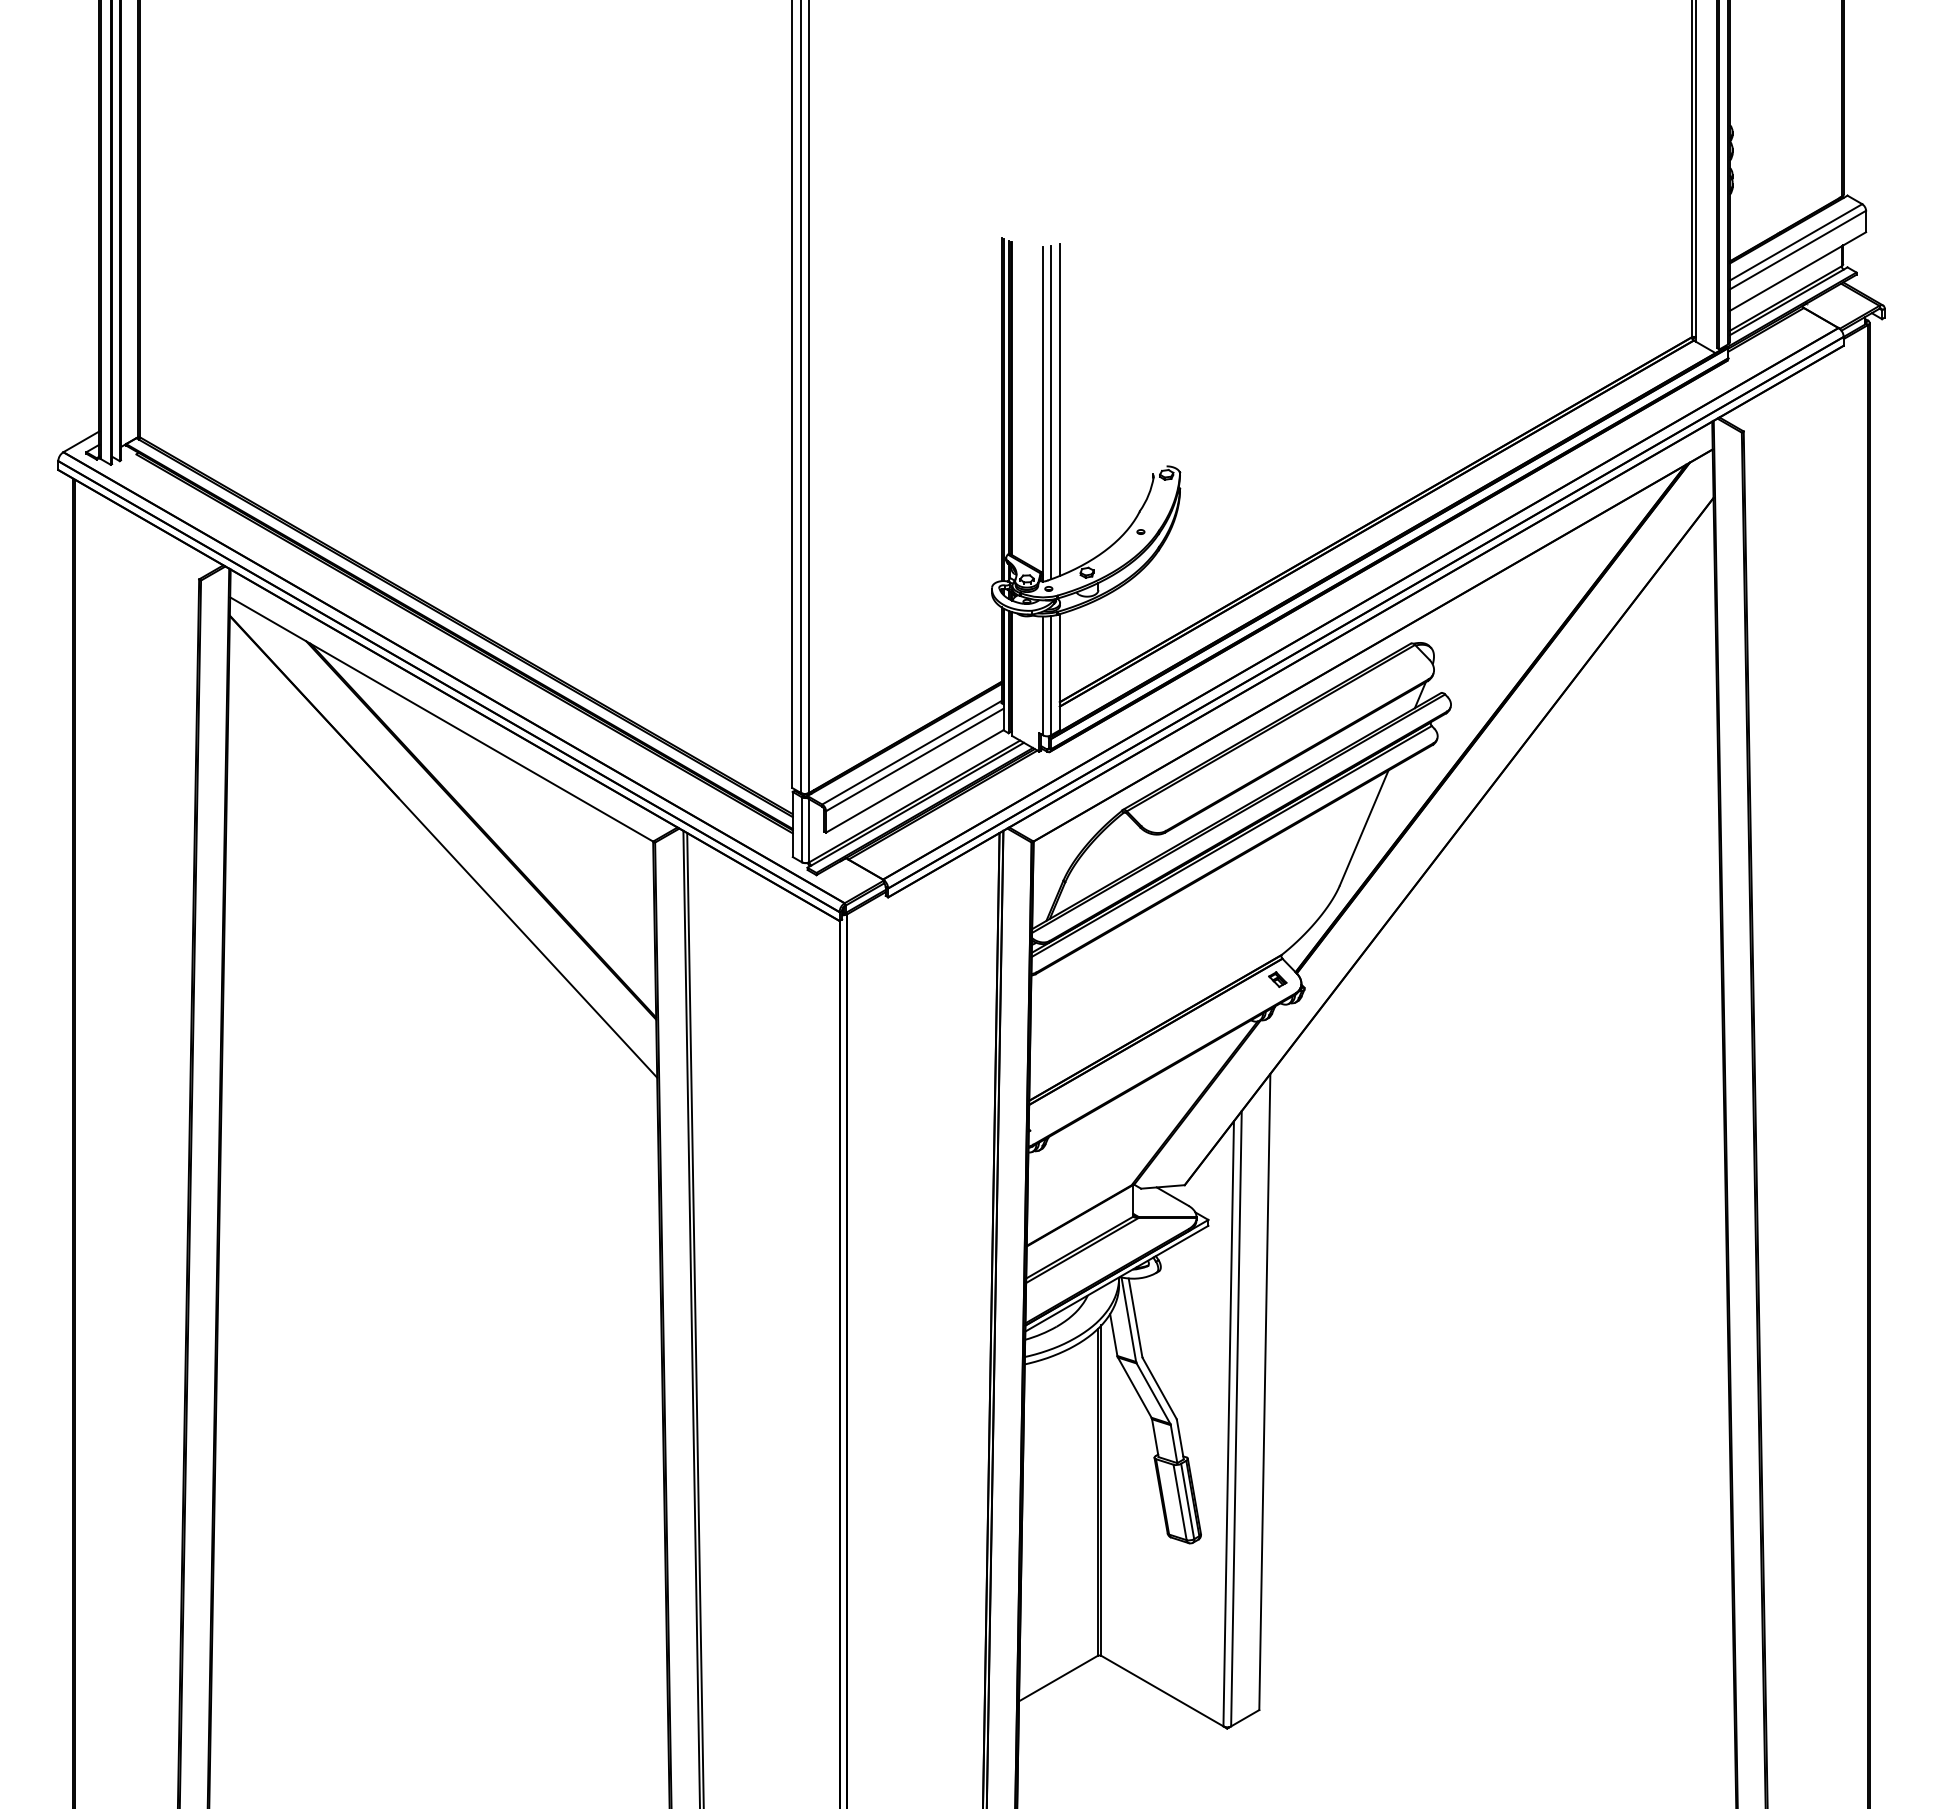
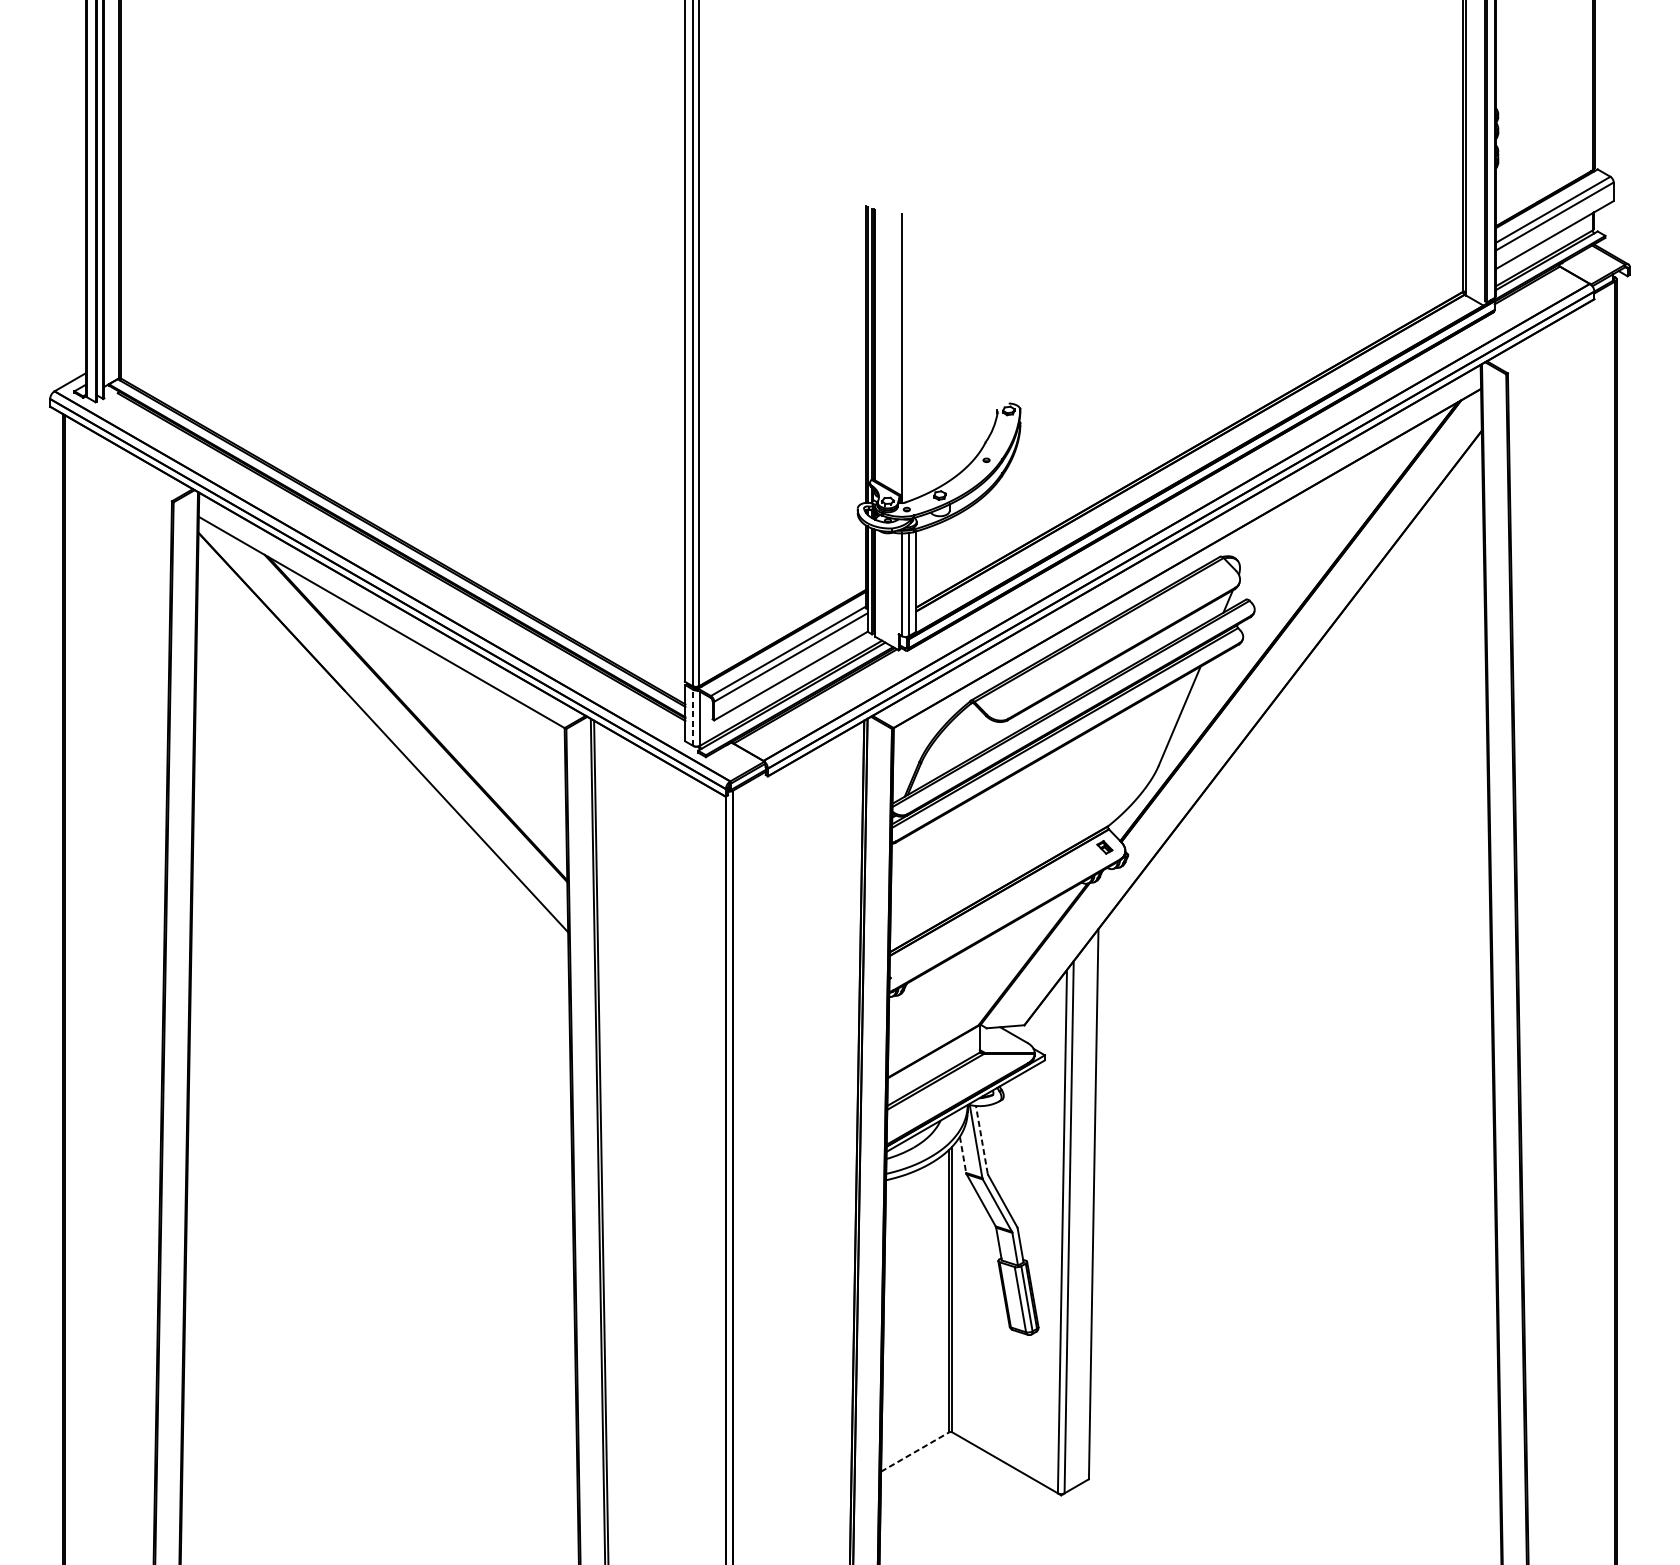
line: (1059, 409) -> (916, 354), removed
line: (1050, 412) -> (908, 356), removed
line: (801, 829) -> (692, 717), solid -> dashed
line: (1135, 1317) -> (981, 1139), solid -> dashed
line: (1113, 1335) -> (962, 1155), solid -> dashed
line: (1058, 1678) -> (915, 1451), solid -> dashed

